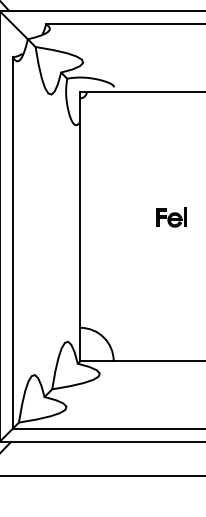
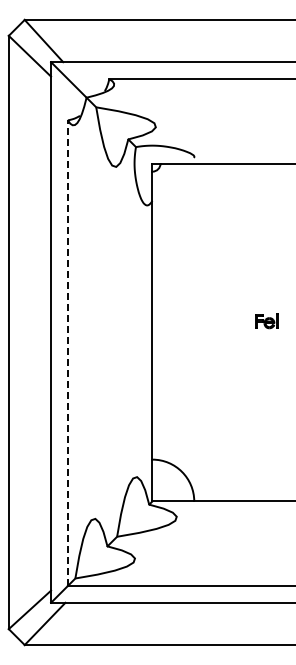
part: (171, 217) -> (266, 321), size x0.6
line: (12, 243) -> (67, 353), solid -> dashed

